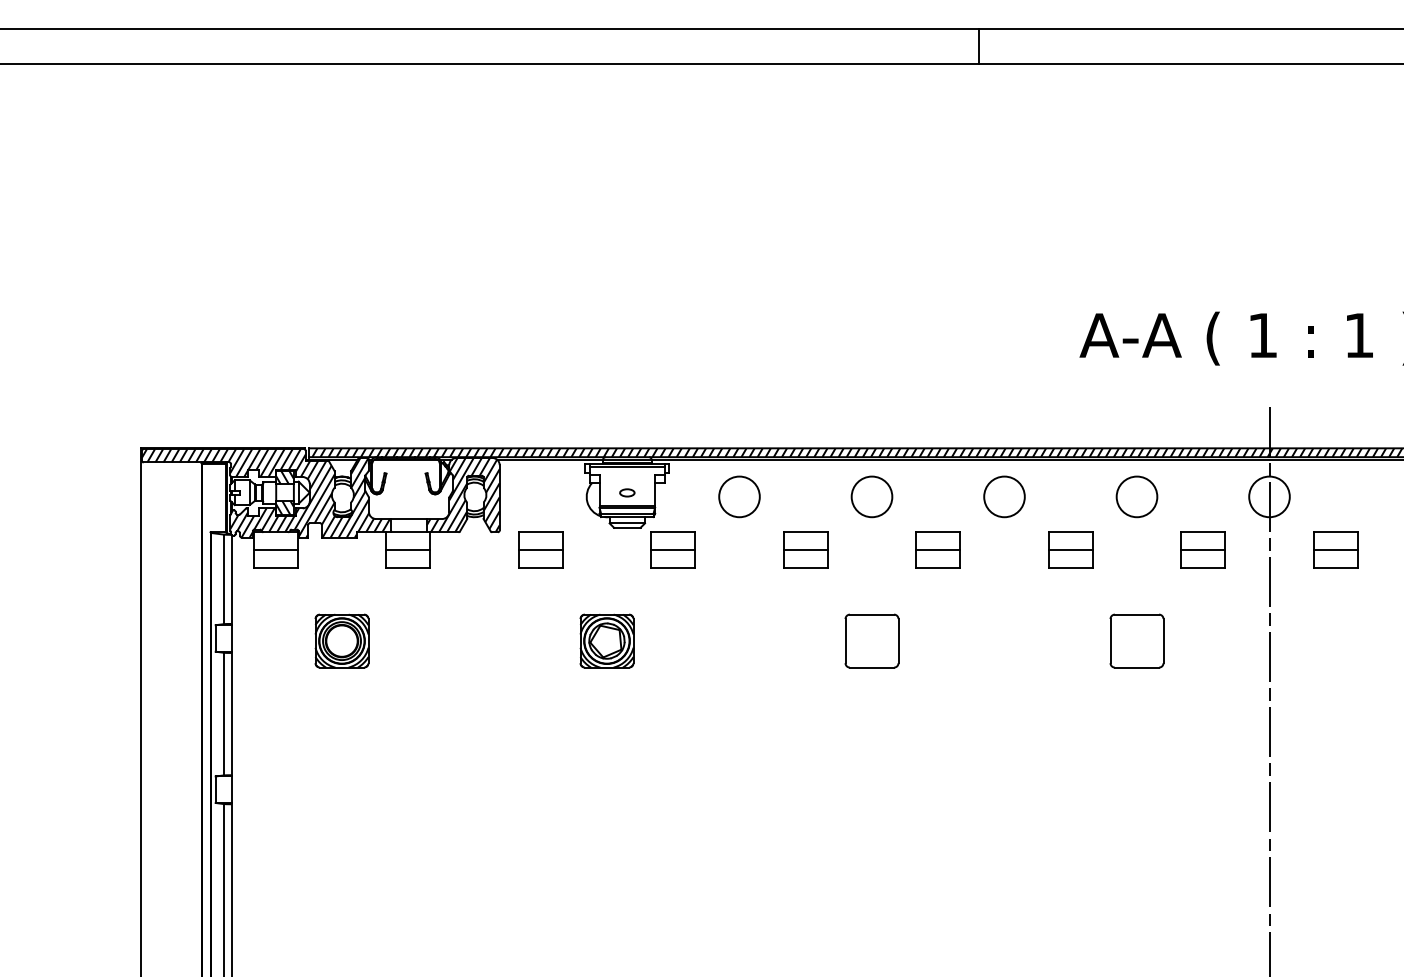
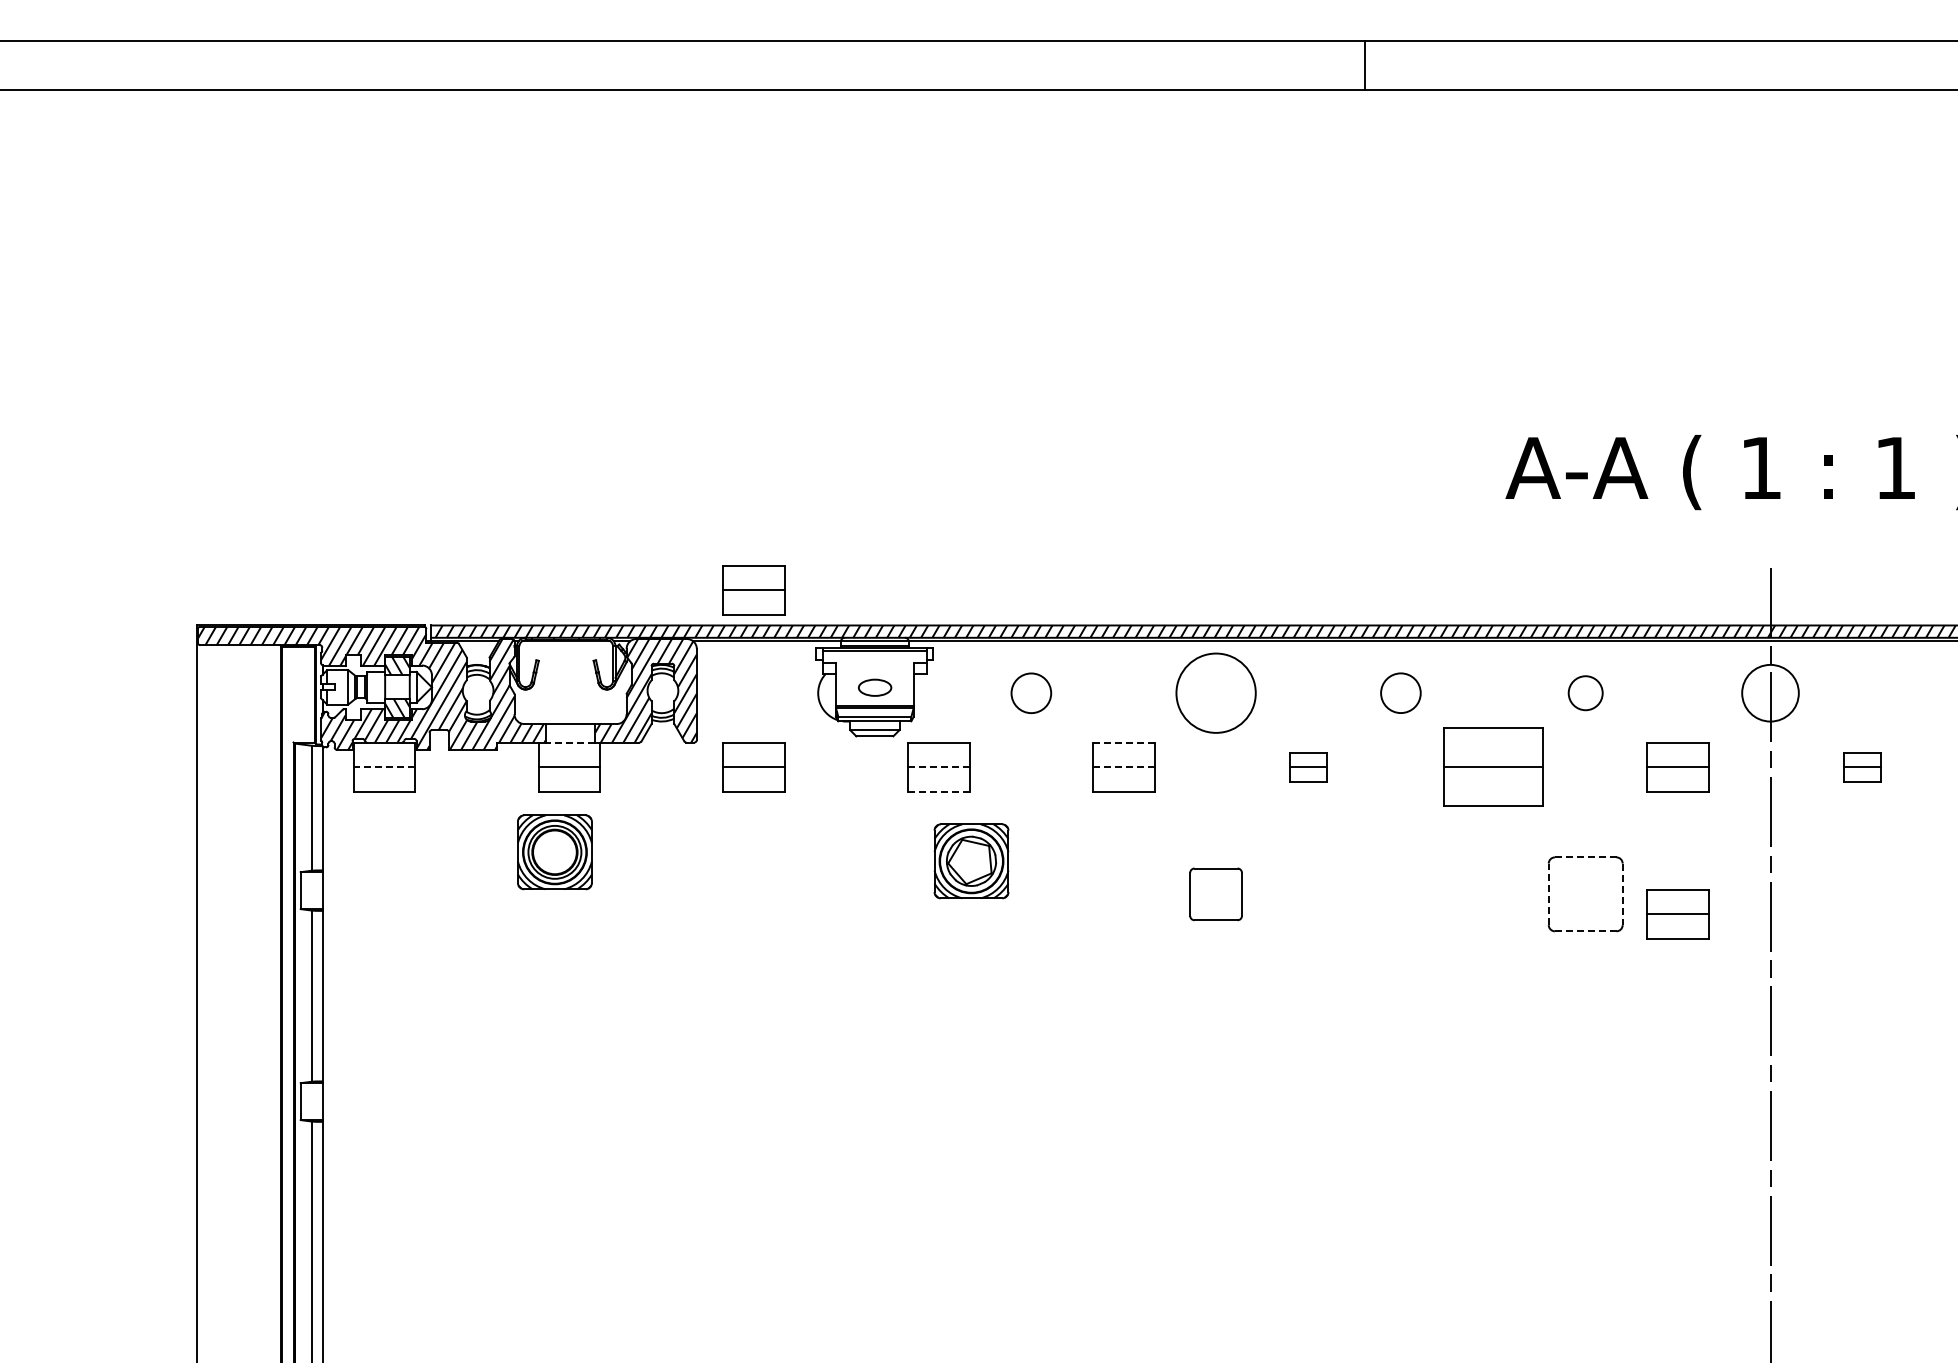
part: (540, 423) -> (753, 590), added
part: (627, 492) -> (874, 687), size x1.6
circle: (871, 496) -> (1215, 692), size x1.4
circle: (1004, 496) -> (1400, 692), size x0.7
circle: (1136, 496) -> (1585, 692), size x0.6
circle: (739, 497) -> (1031, 693), size x0.7
line: (409, 532) -> (570, 742), solid -> dashed
line: (805, 532) -> (1123, 742), solid -> dashed
line: (275, 550) -> (384, 767), solid -> dashed
line: (672, 550) -> (938, 767), solid -> dashed
line: (805, 550) -> (1123, 767), solid -> dashed
part: (938, 550) -> (1308, 767), size x0.6
part: (1070, 550) -> (1493, 767), size x1.6
part: (1335, 550) -> (1862, 767), size x0.6
line: (672, 567) -> (938, 791), solid -> dashed
line: (1136, 614) -> (1585, 857), solid -> dashed
part: (341, 641) -> (554, 852), moved
part: (606, 641) -> (971, 861), moved
part: (871, 641) -> (1215, 894), size x0.7
line: (1110, 641) -> (1548, 894), solid -> dashed
line: (1163, 641) -> (1622, 894), solid -> dashed
part: (1202, 655) -> (1677, 914), added
line: (1136, 667) -> (1585, 931), solid -> dashed

